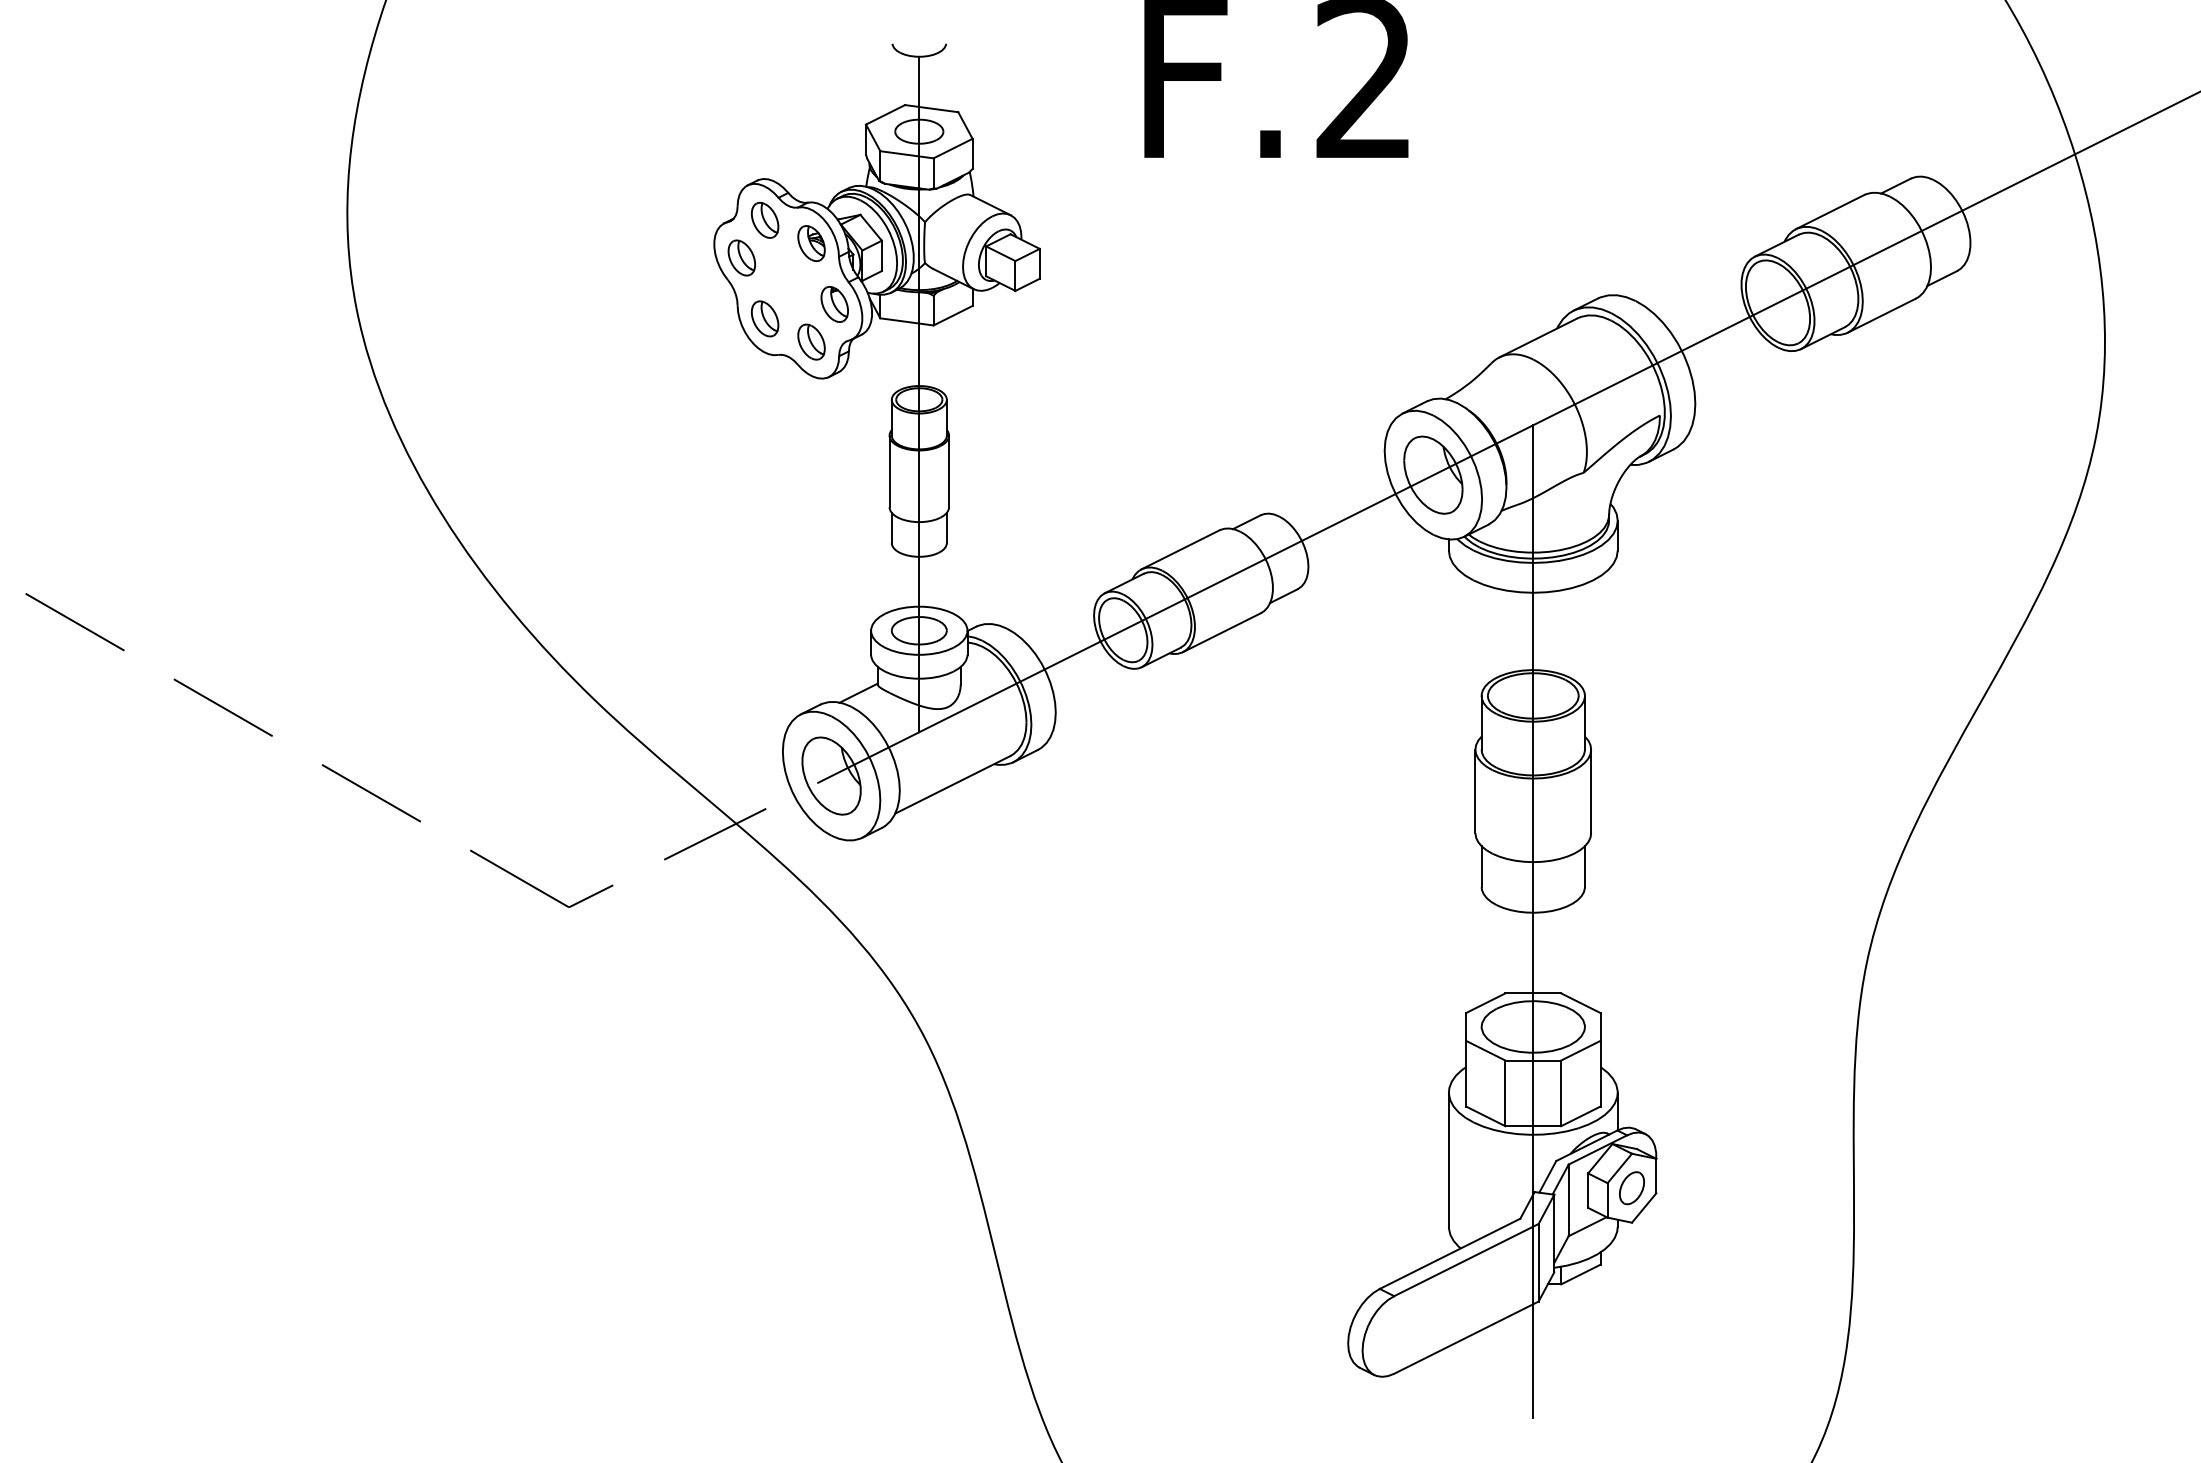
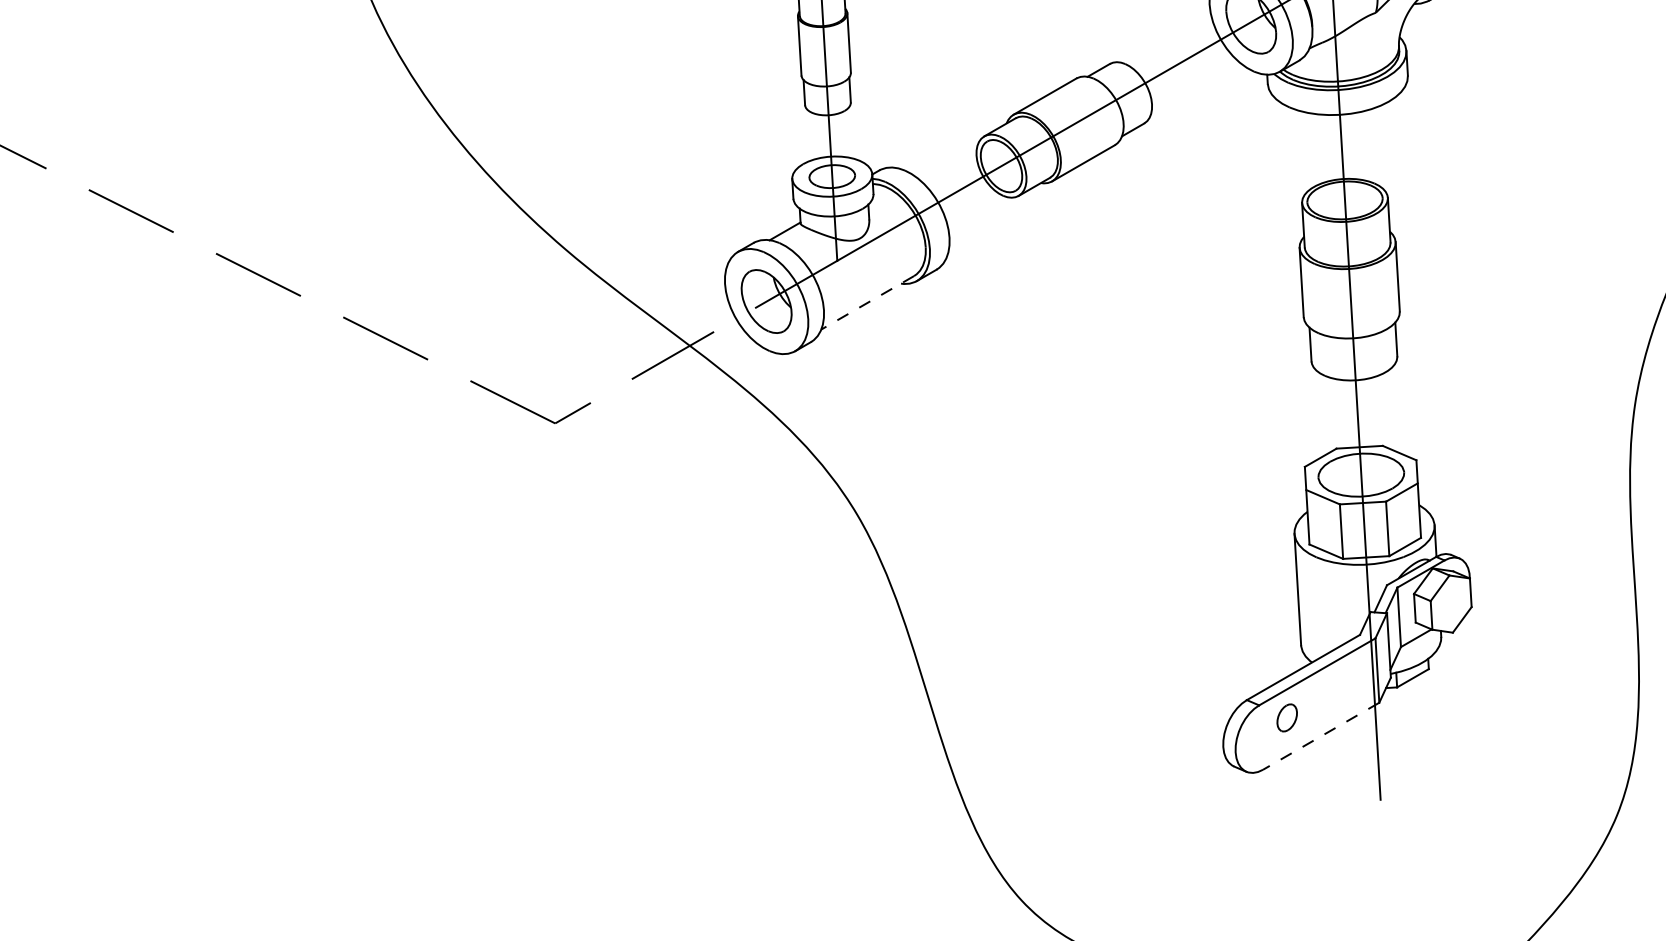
line: (952, 785) -> (867, 303), solid -> dashed
part: (1632, 1188) -> (1287, 718), moved
line: (1466, 1337) -> (1321, 736), solid -> dashed

